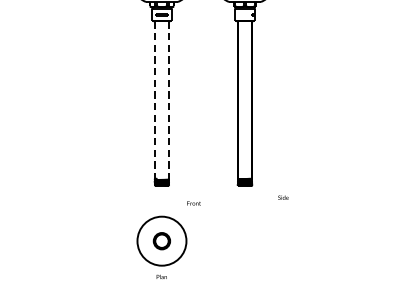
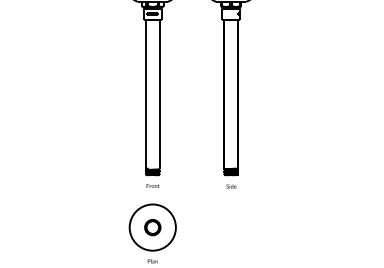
line: (169, 100) -> (159, 94), dashed -> solid
line: (154, 101) -> (145, 95), dashed -> solid
text: (283, 197) -> (231, 186), moved
text: (193, 202) -> (152, 185), moved

